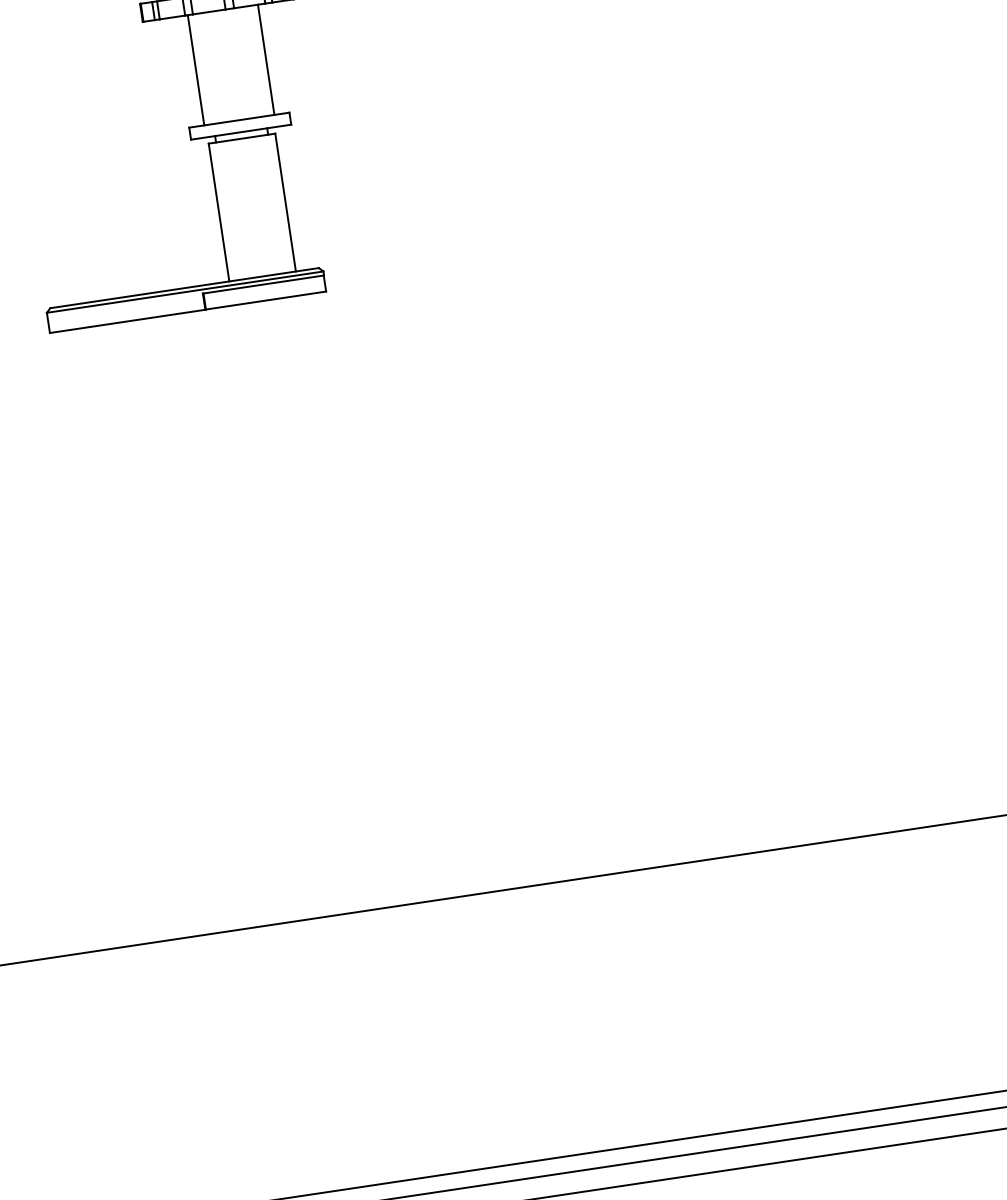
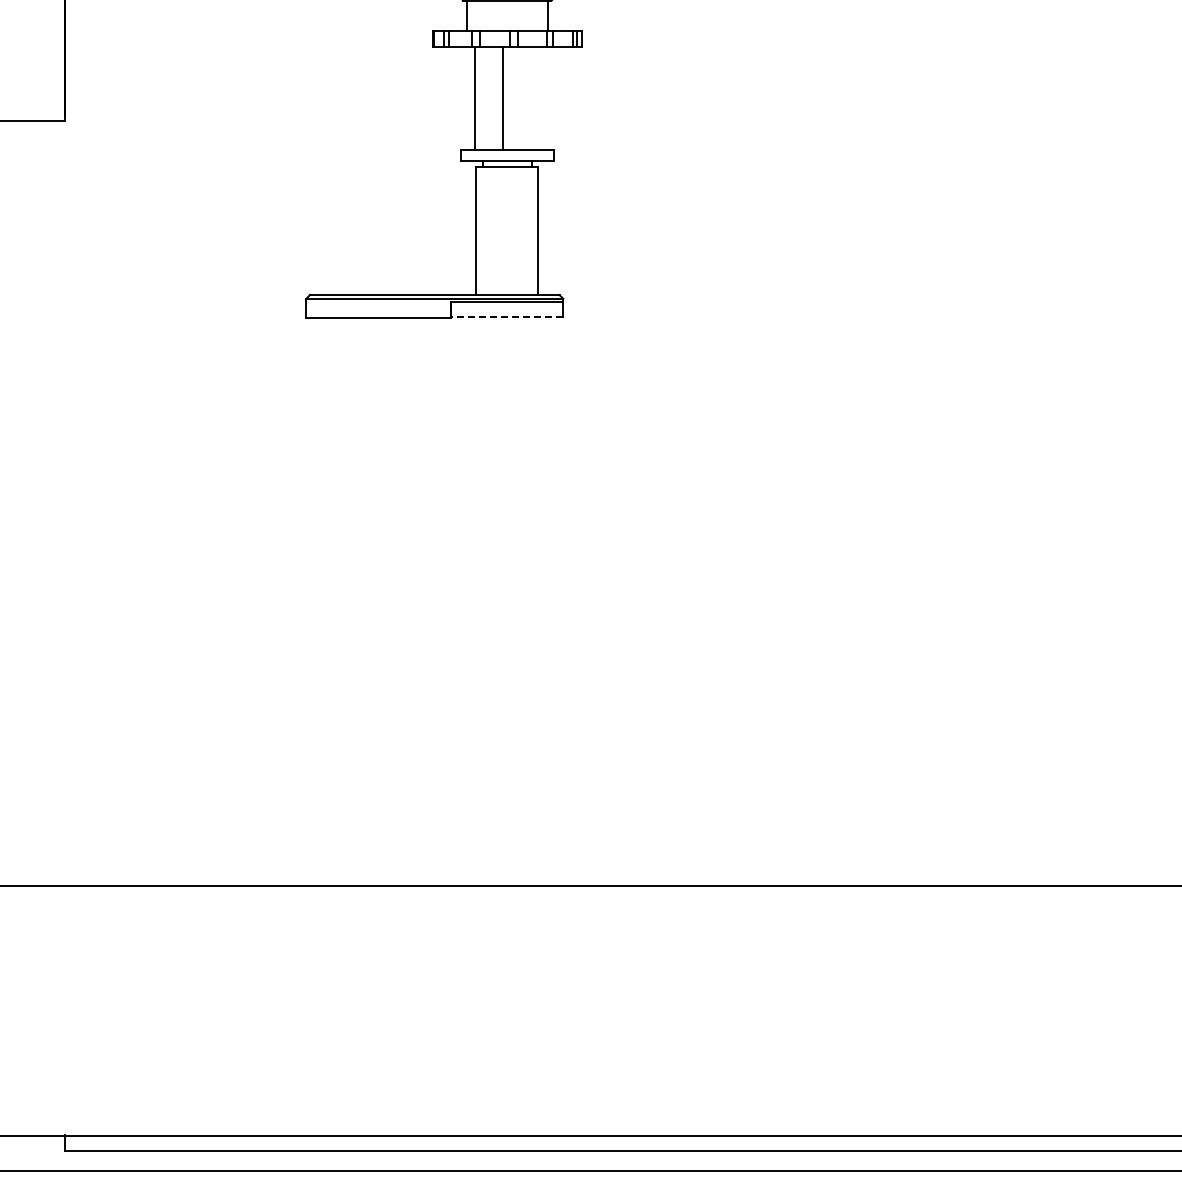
line: (266, 59) -> (503, 98), moved
line: (266, 300) -> (507, 317), solid -> dashed

